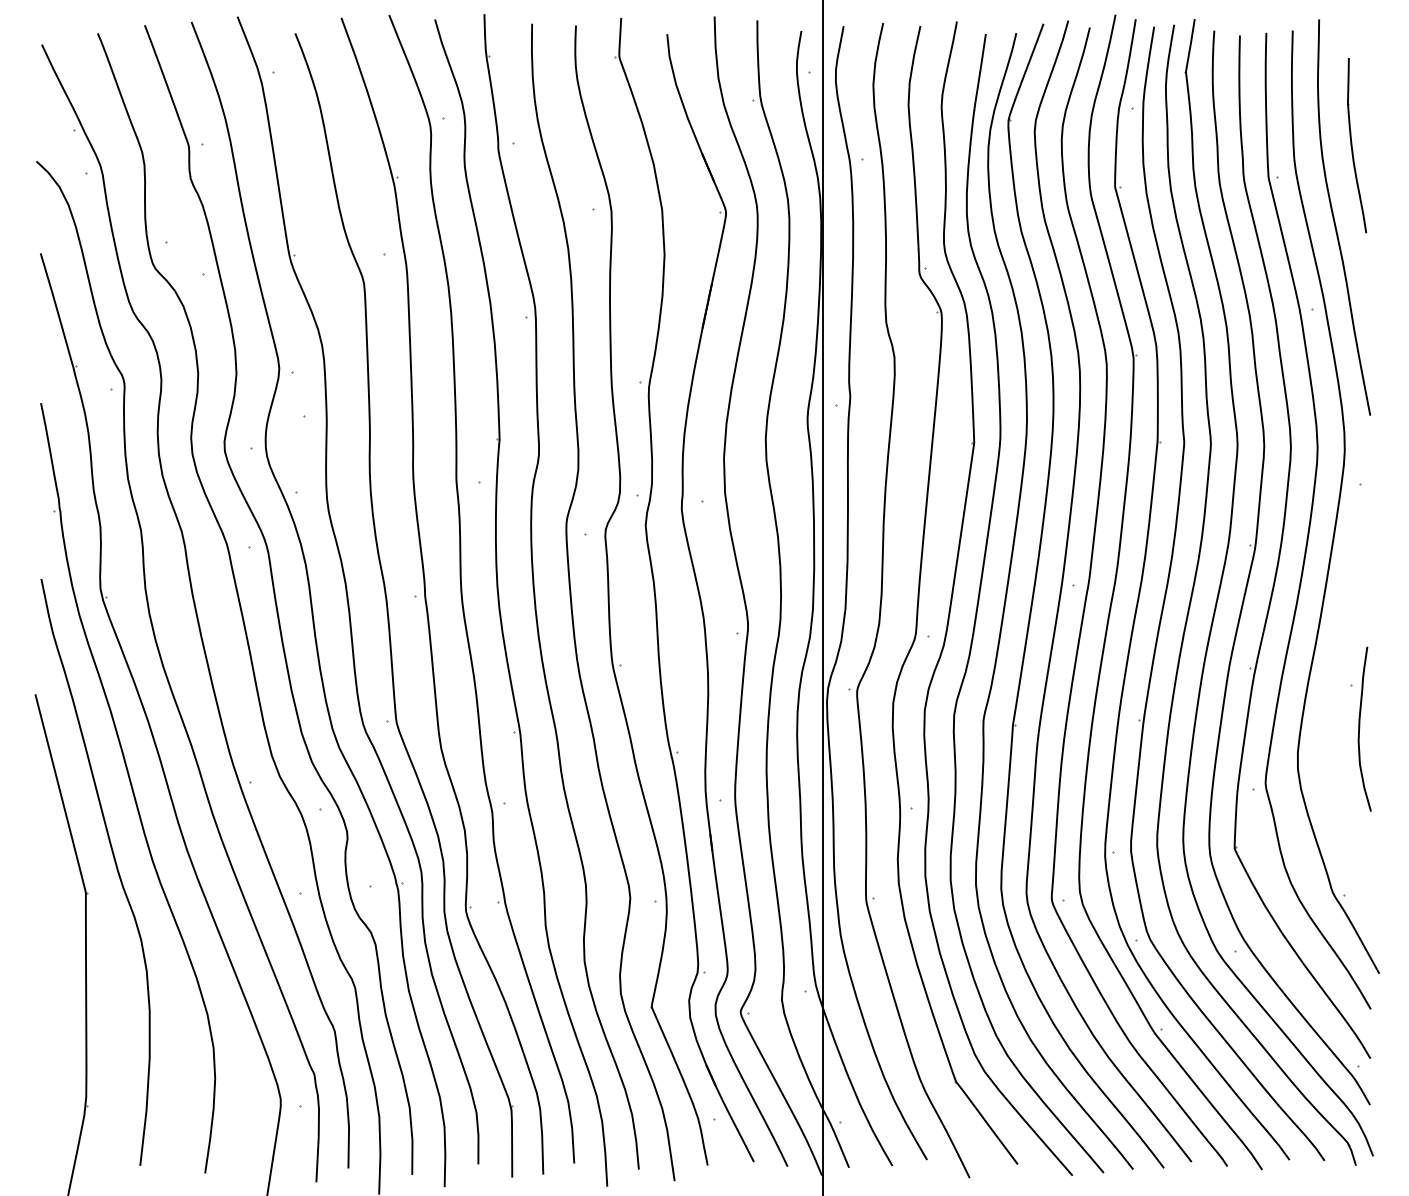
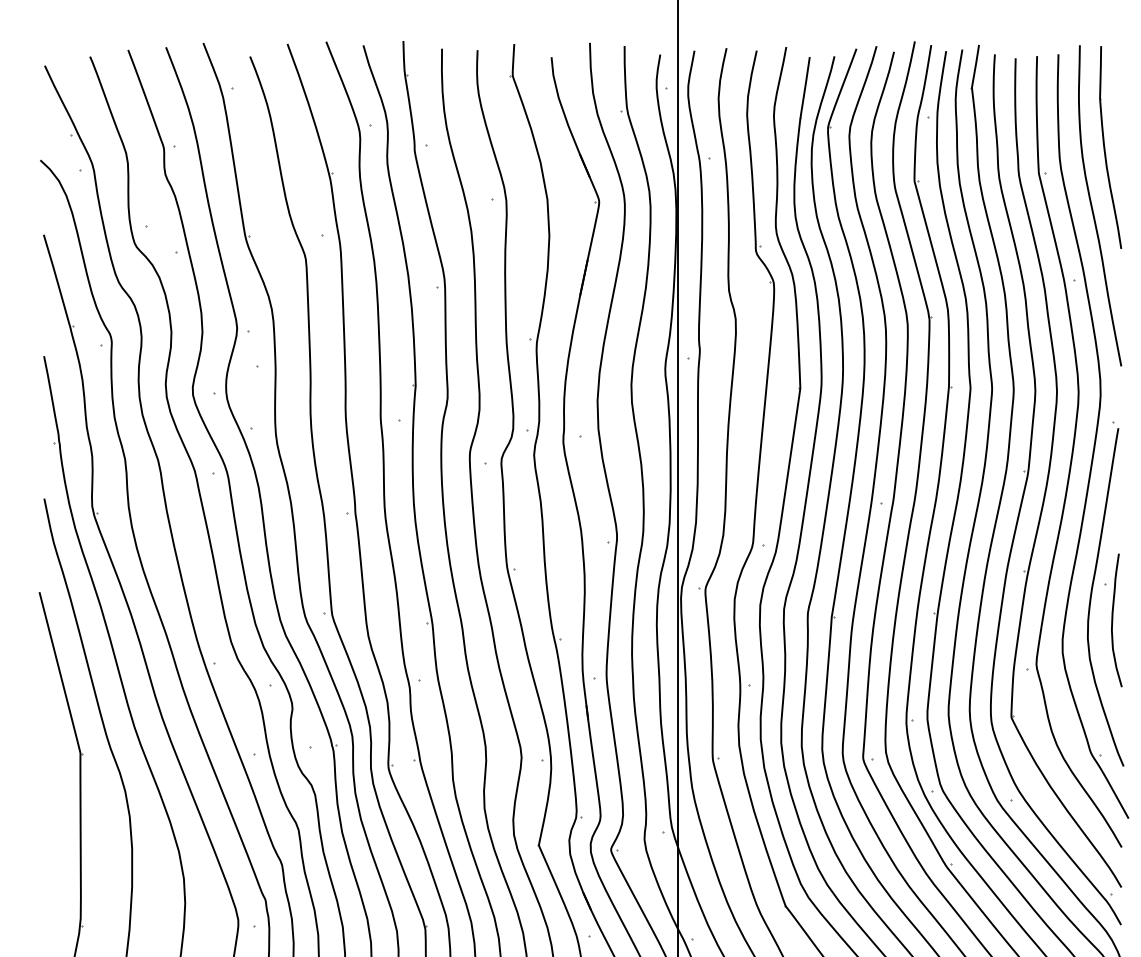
part: (1356, 145) -> (1110, 147), size x1.43
curve: (1334, 696) -> (1092, 593), added

